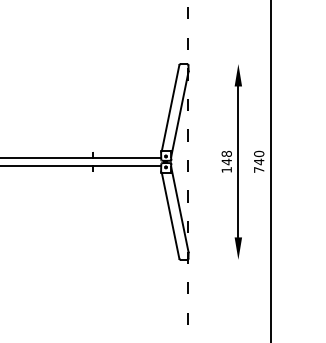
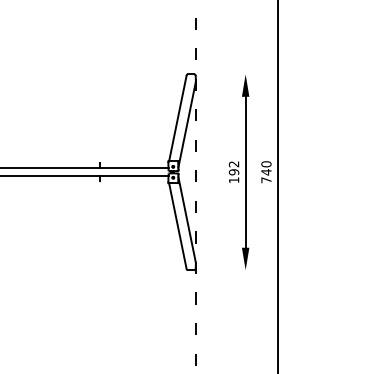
text: (226, 158) -> (233, 168), 148 -> 192

